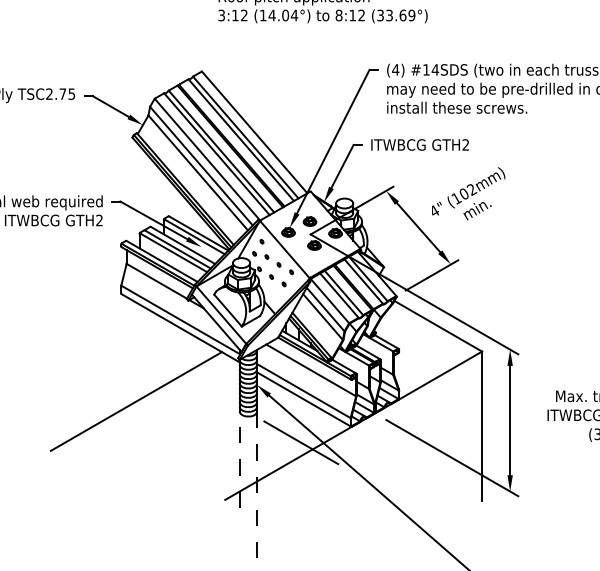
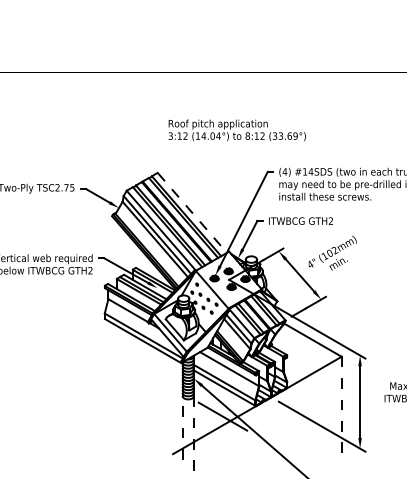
line: (254, 131) -> (192, 212), solid -> dashed
line: (136, 401) -> (114, 389), removed
line: (481, 427) -> (341, 406), solid -> dashed

